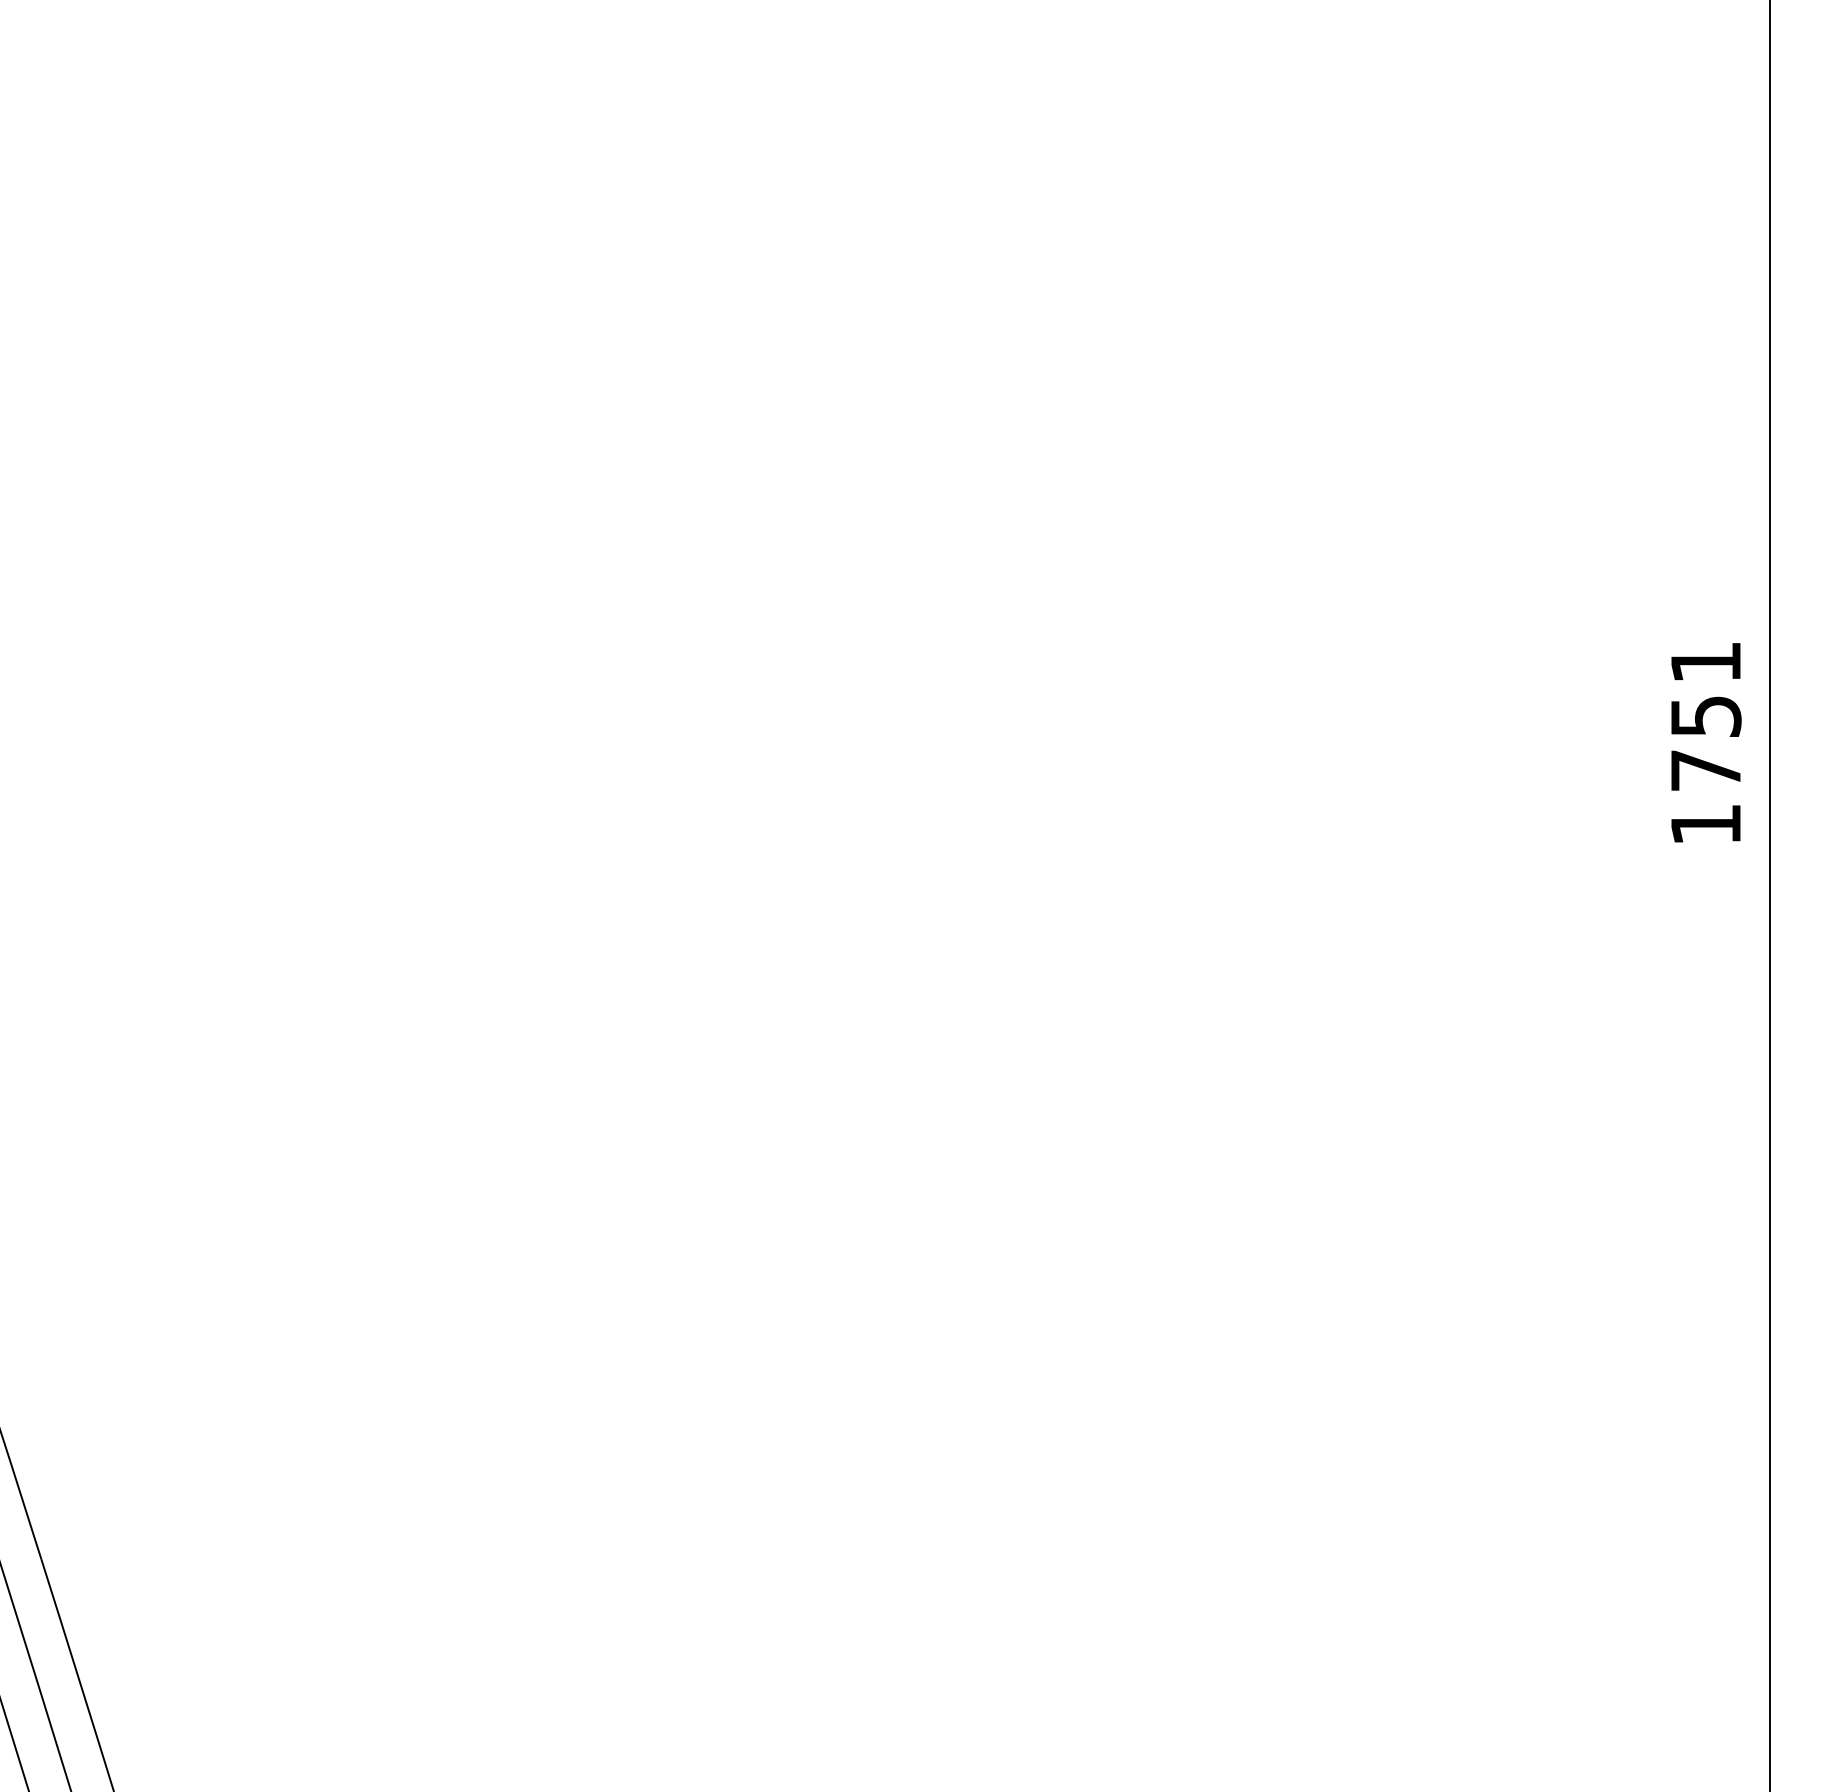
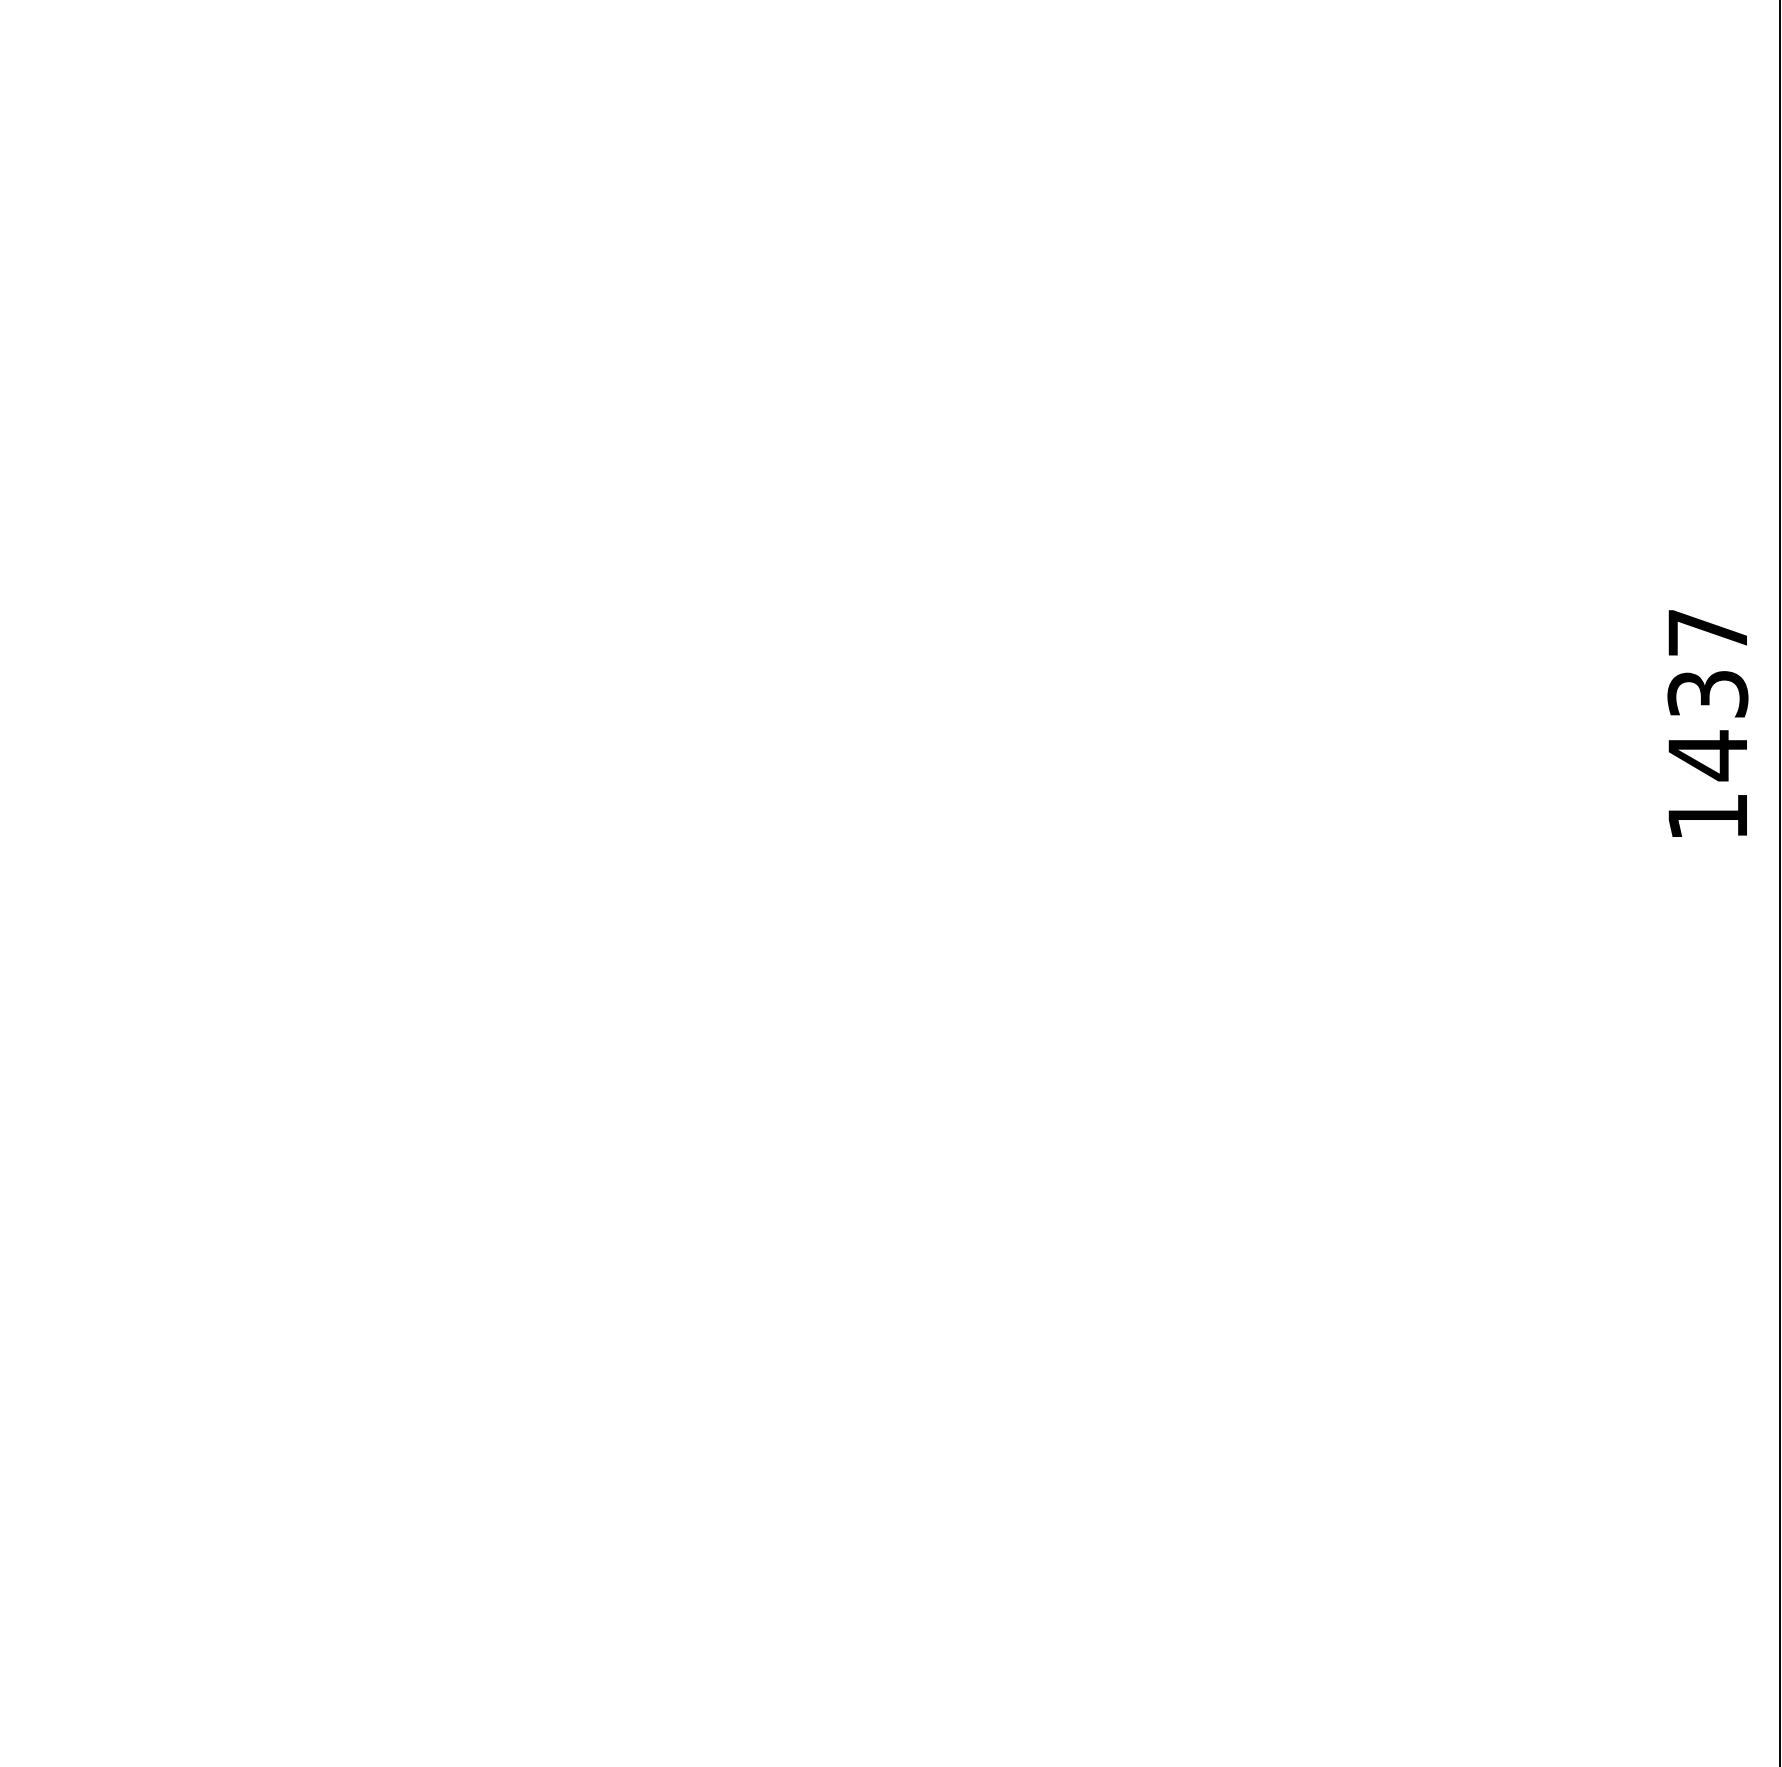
text: (1705, 717) -> (1707, 695), 1751 -> 1437

